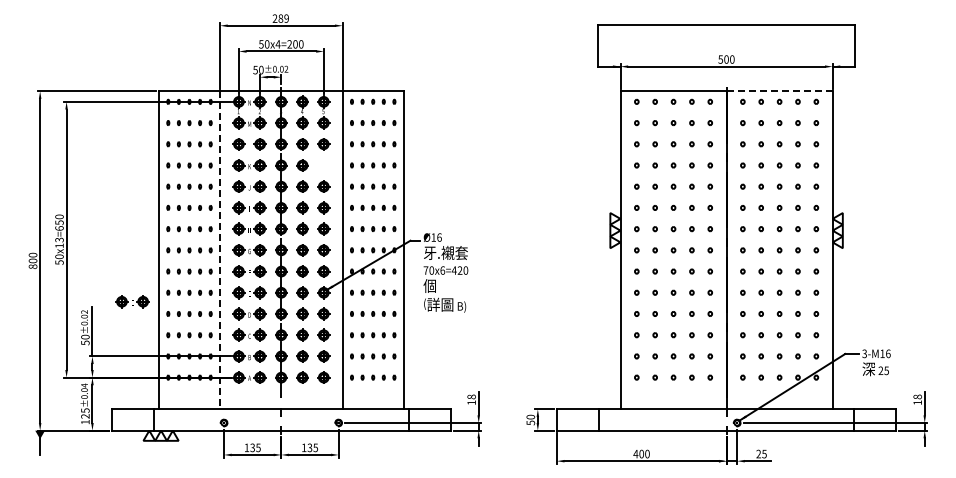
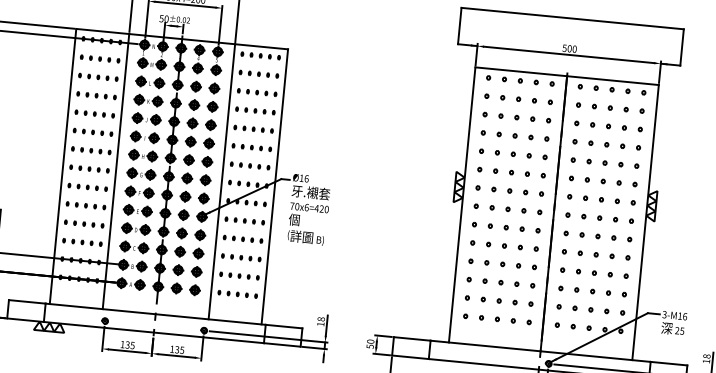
line: (780, 91) -> (613, 80), dashed -> solid
part: (323, 165) -> (212, 106), added
line: (220, 250) -> (116, 171), dashed -> solid
part: (132, 301) -> (35, 208), removed

